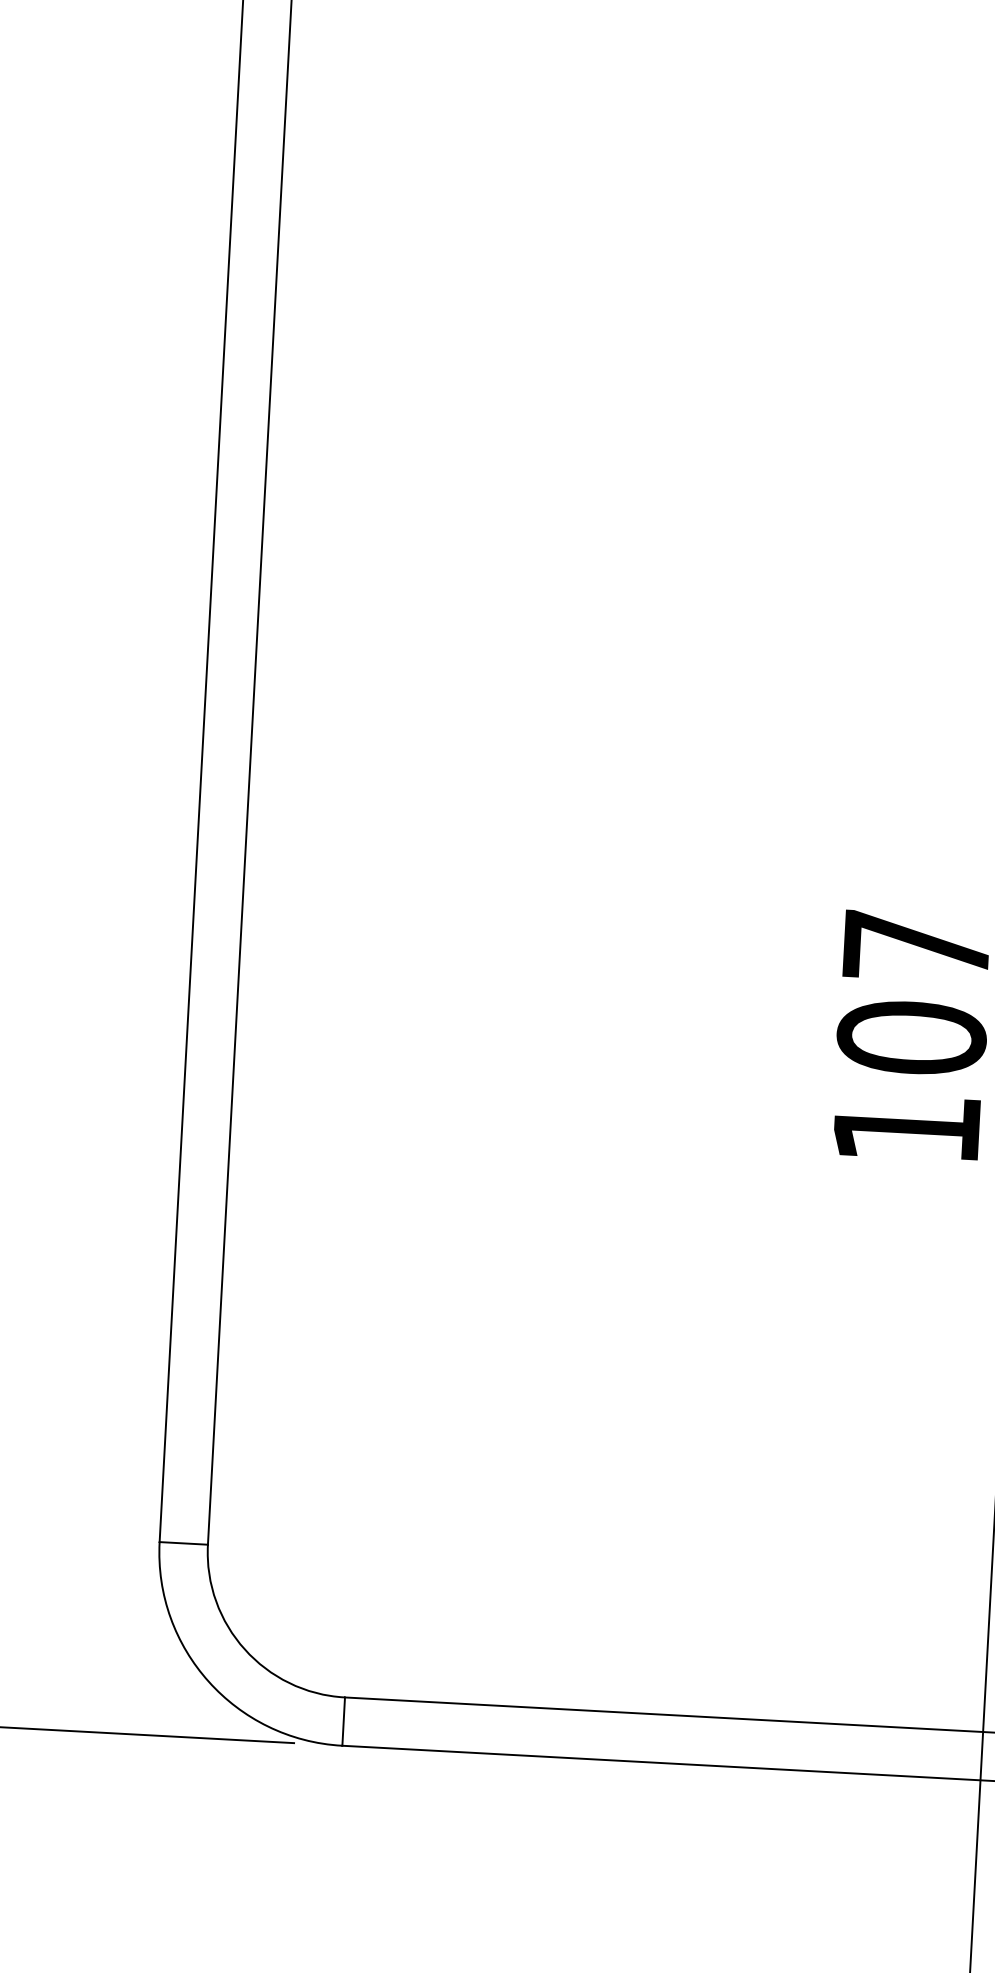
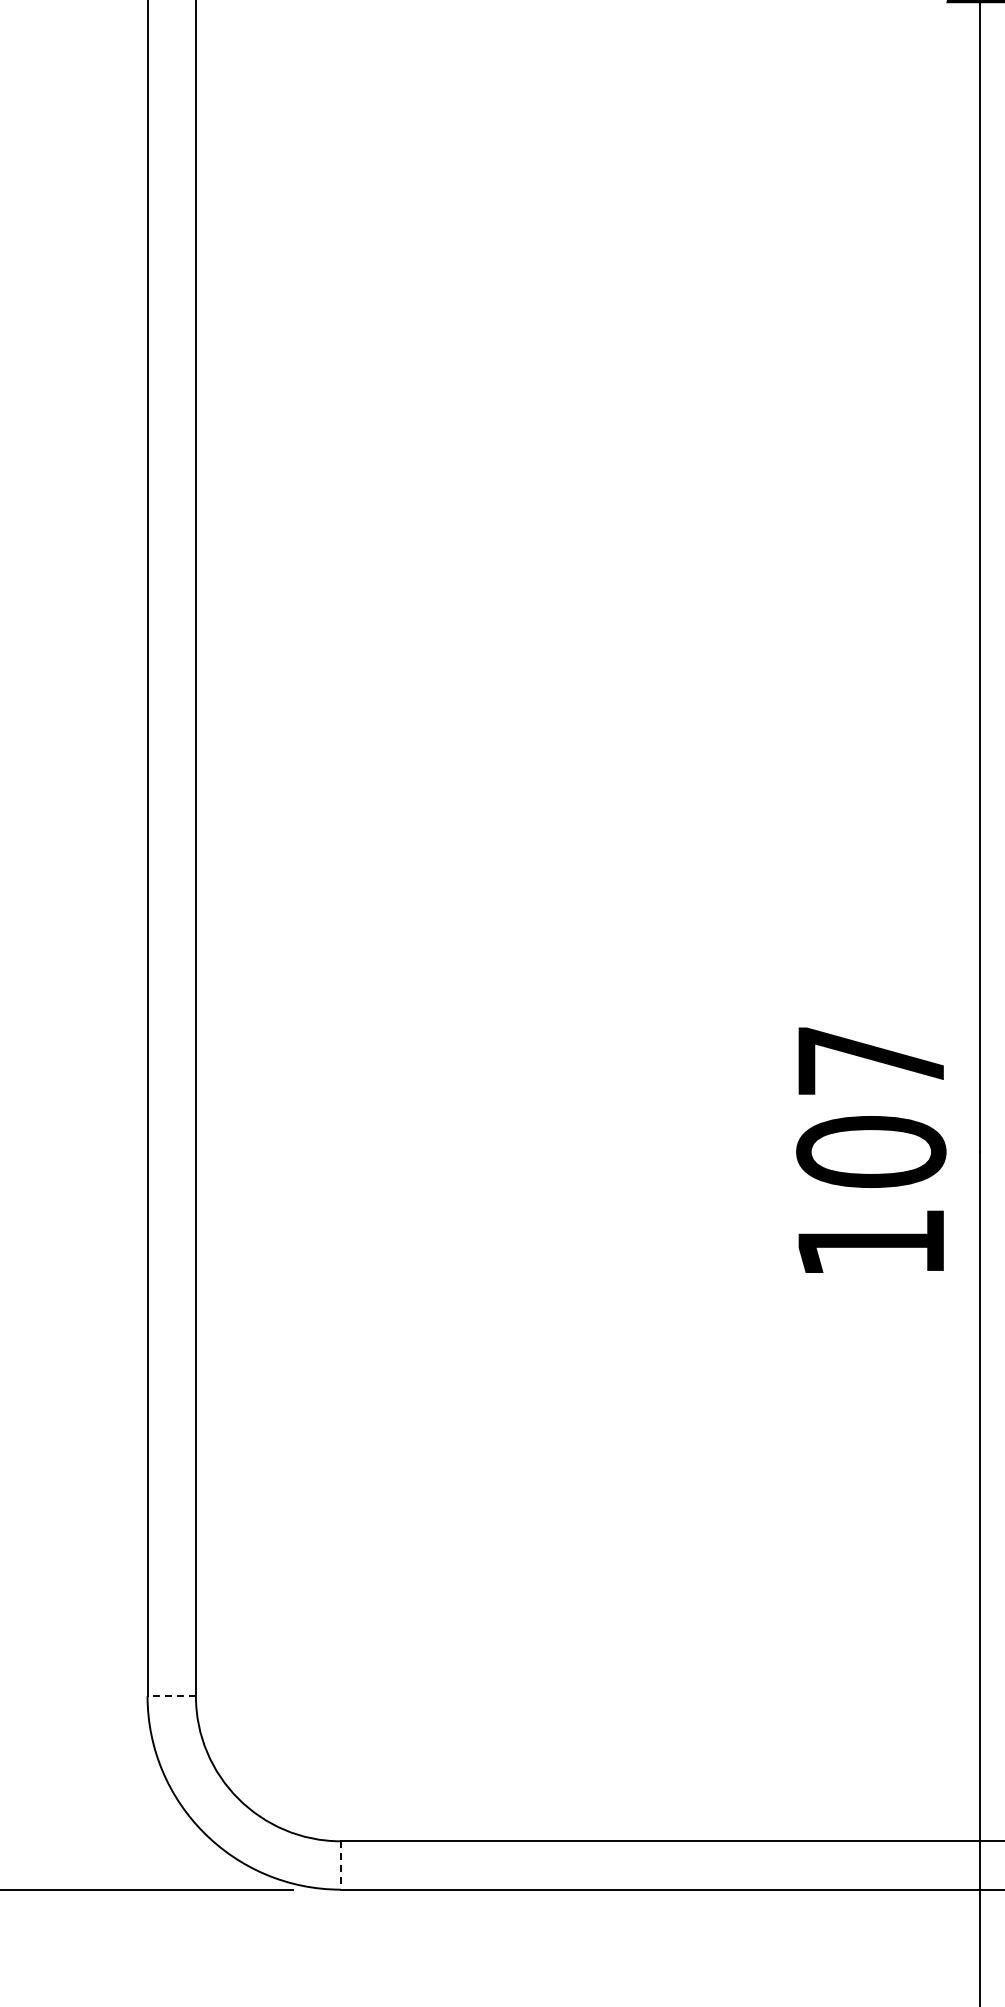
line: (183, 1543) -> (171, 1696), solid -> dashed
line: (344, 1721) -> (341, 1865), solid -> dashed

